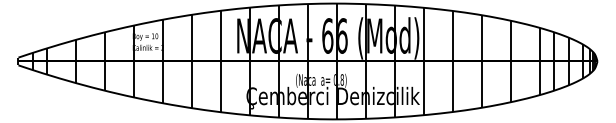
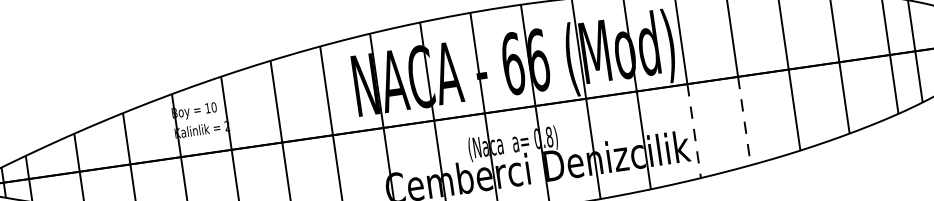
line: (452, 87) -> (744, 122), solid -> dashed
line: (423, 88) -> (693, 131), solid -> dashed

